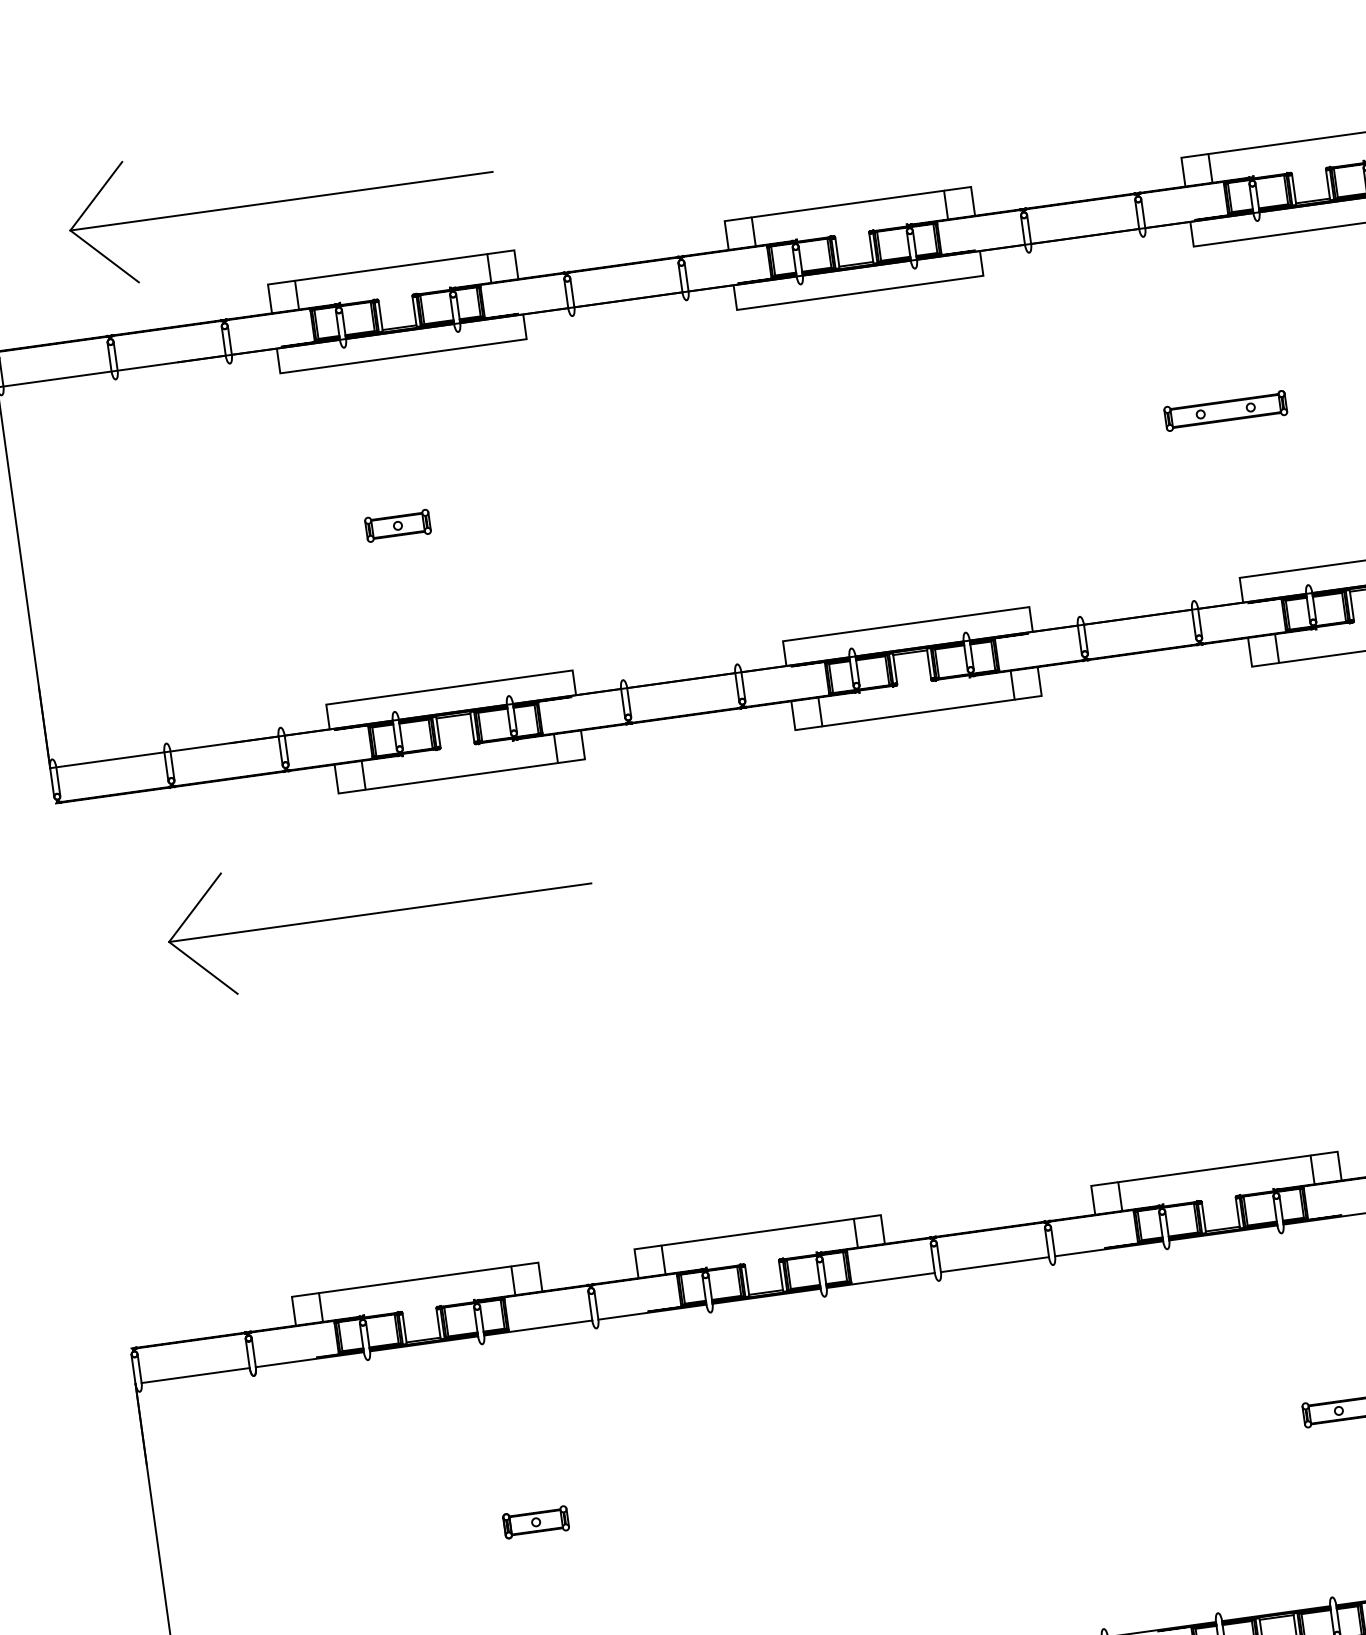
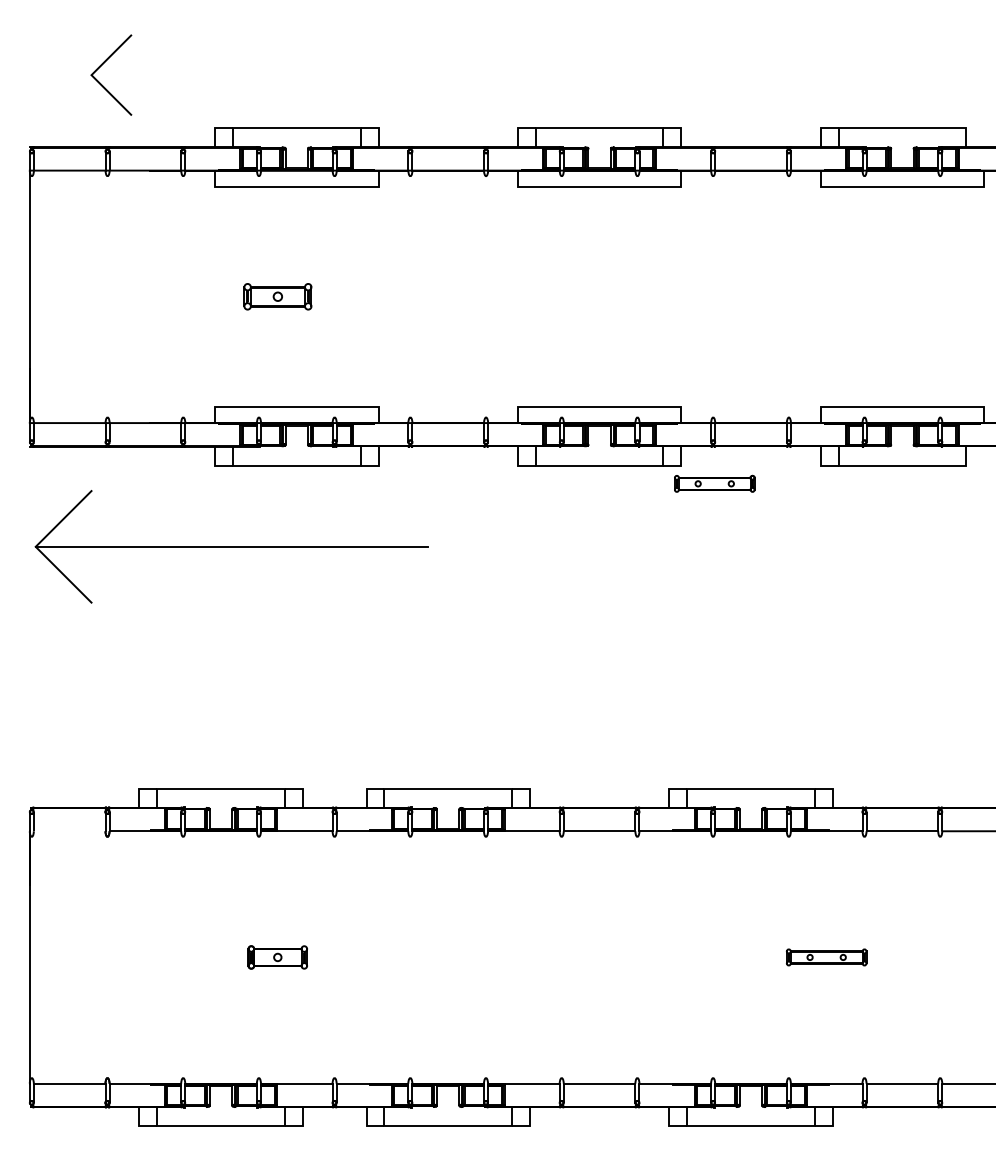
line: (281, 201) -> (231, 75), removed
part: (1225, 410) -> (714, 483), moved
part: (397, 525) -> (277, 296), size x1.6
part: (378, 912) -> (230, 546), size x1.4
line: (195, 1375) -> (69, 831), removed
part: (535, 1522) -> (277, 957), size x1.4

